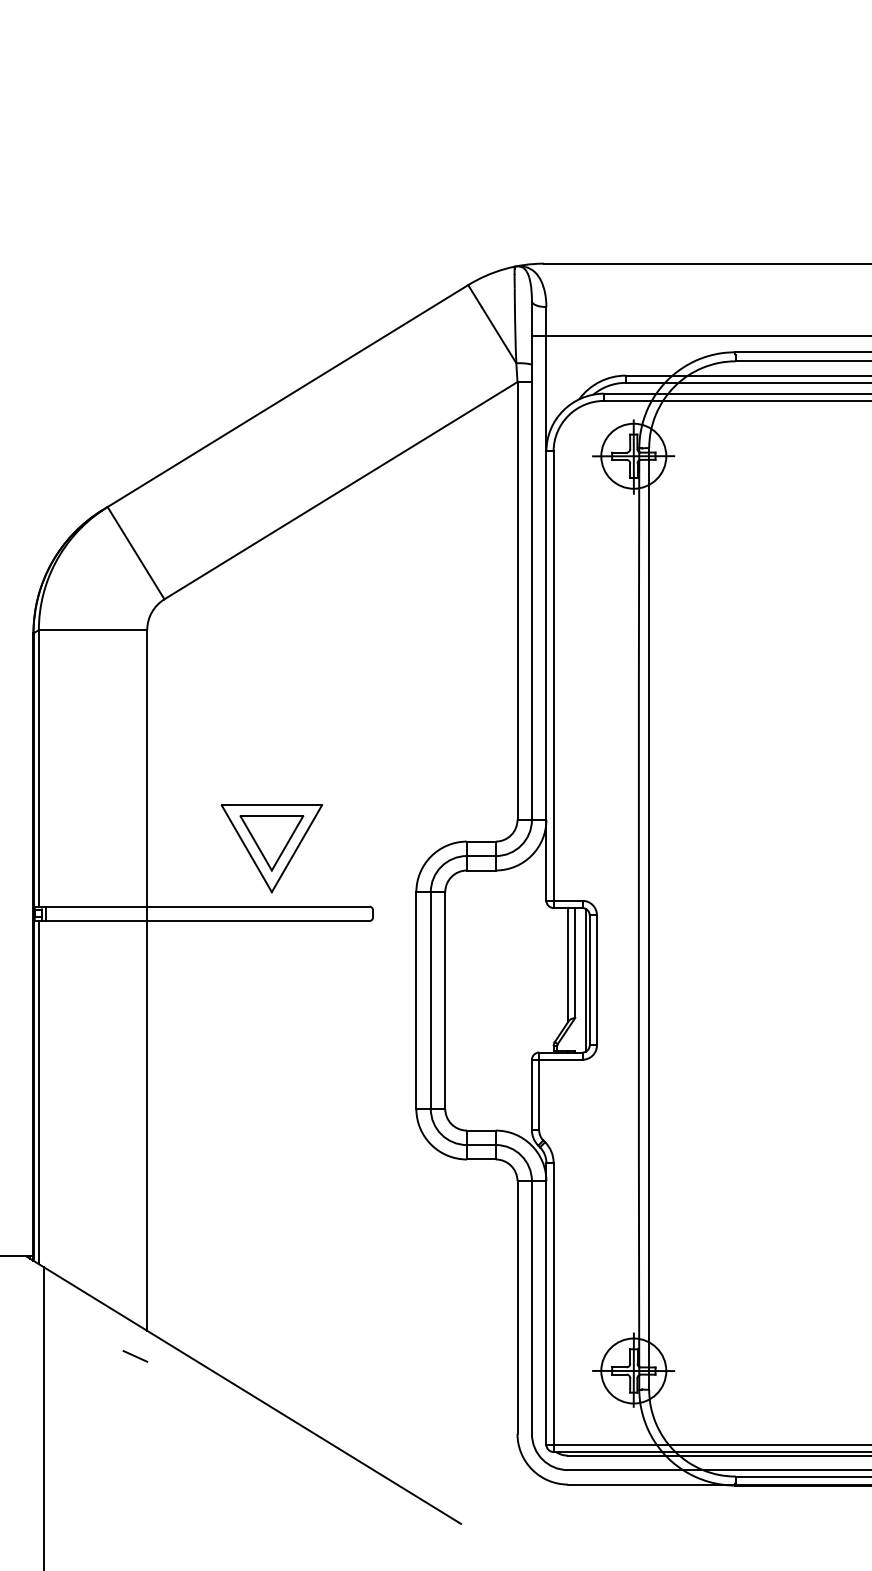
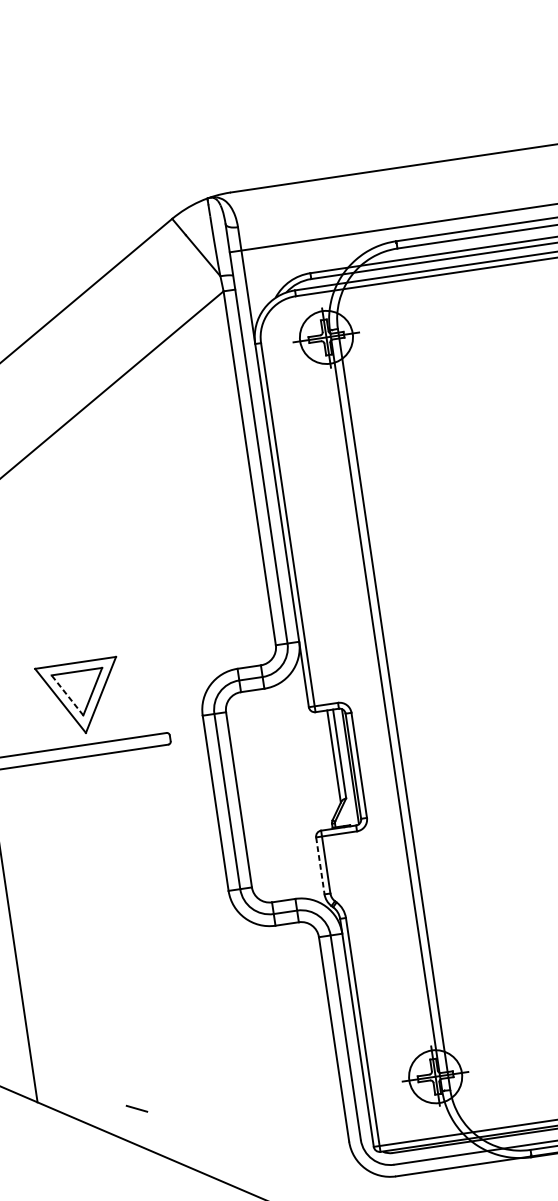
line: (255, 842) -> (66, 694), solid -> dashed
line: (531, 1095) -> (320, 866), solid -> dashed
line: (135, 1356) -> (137, 1108), moved

